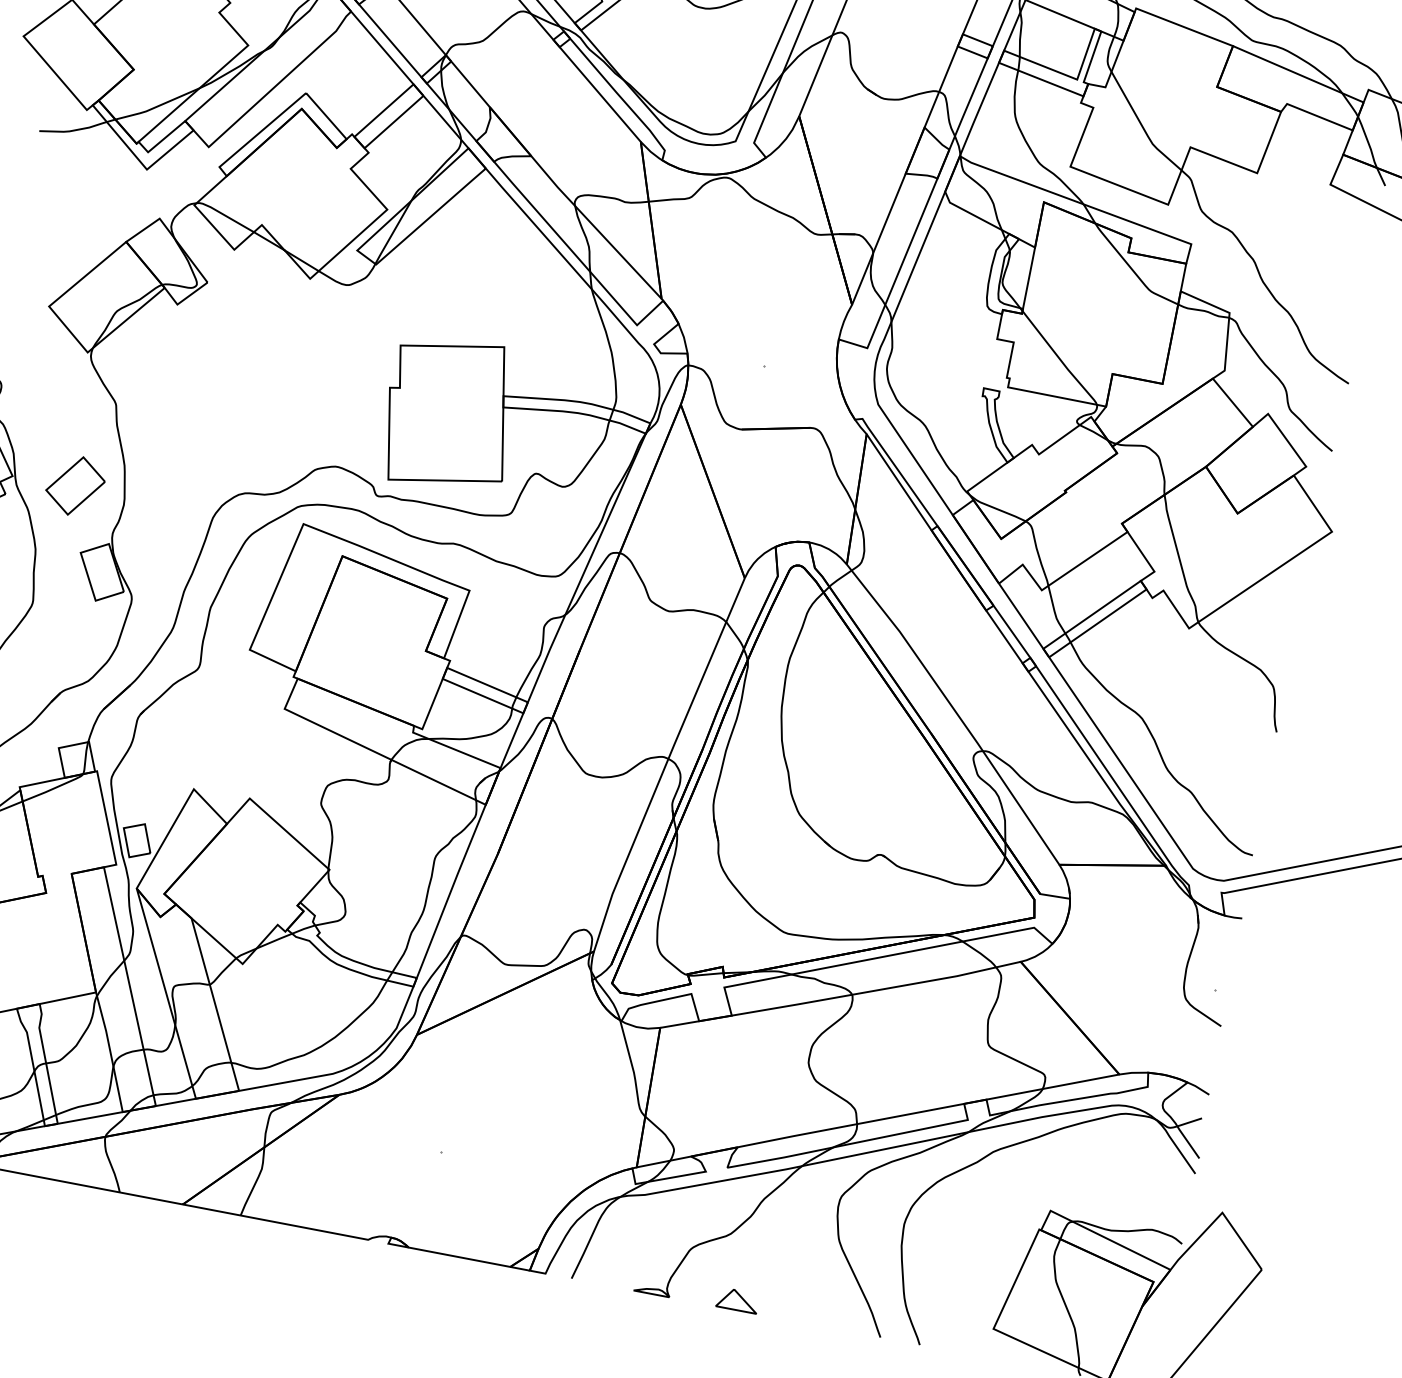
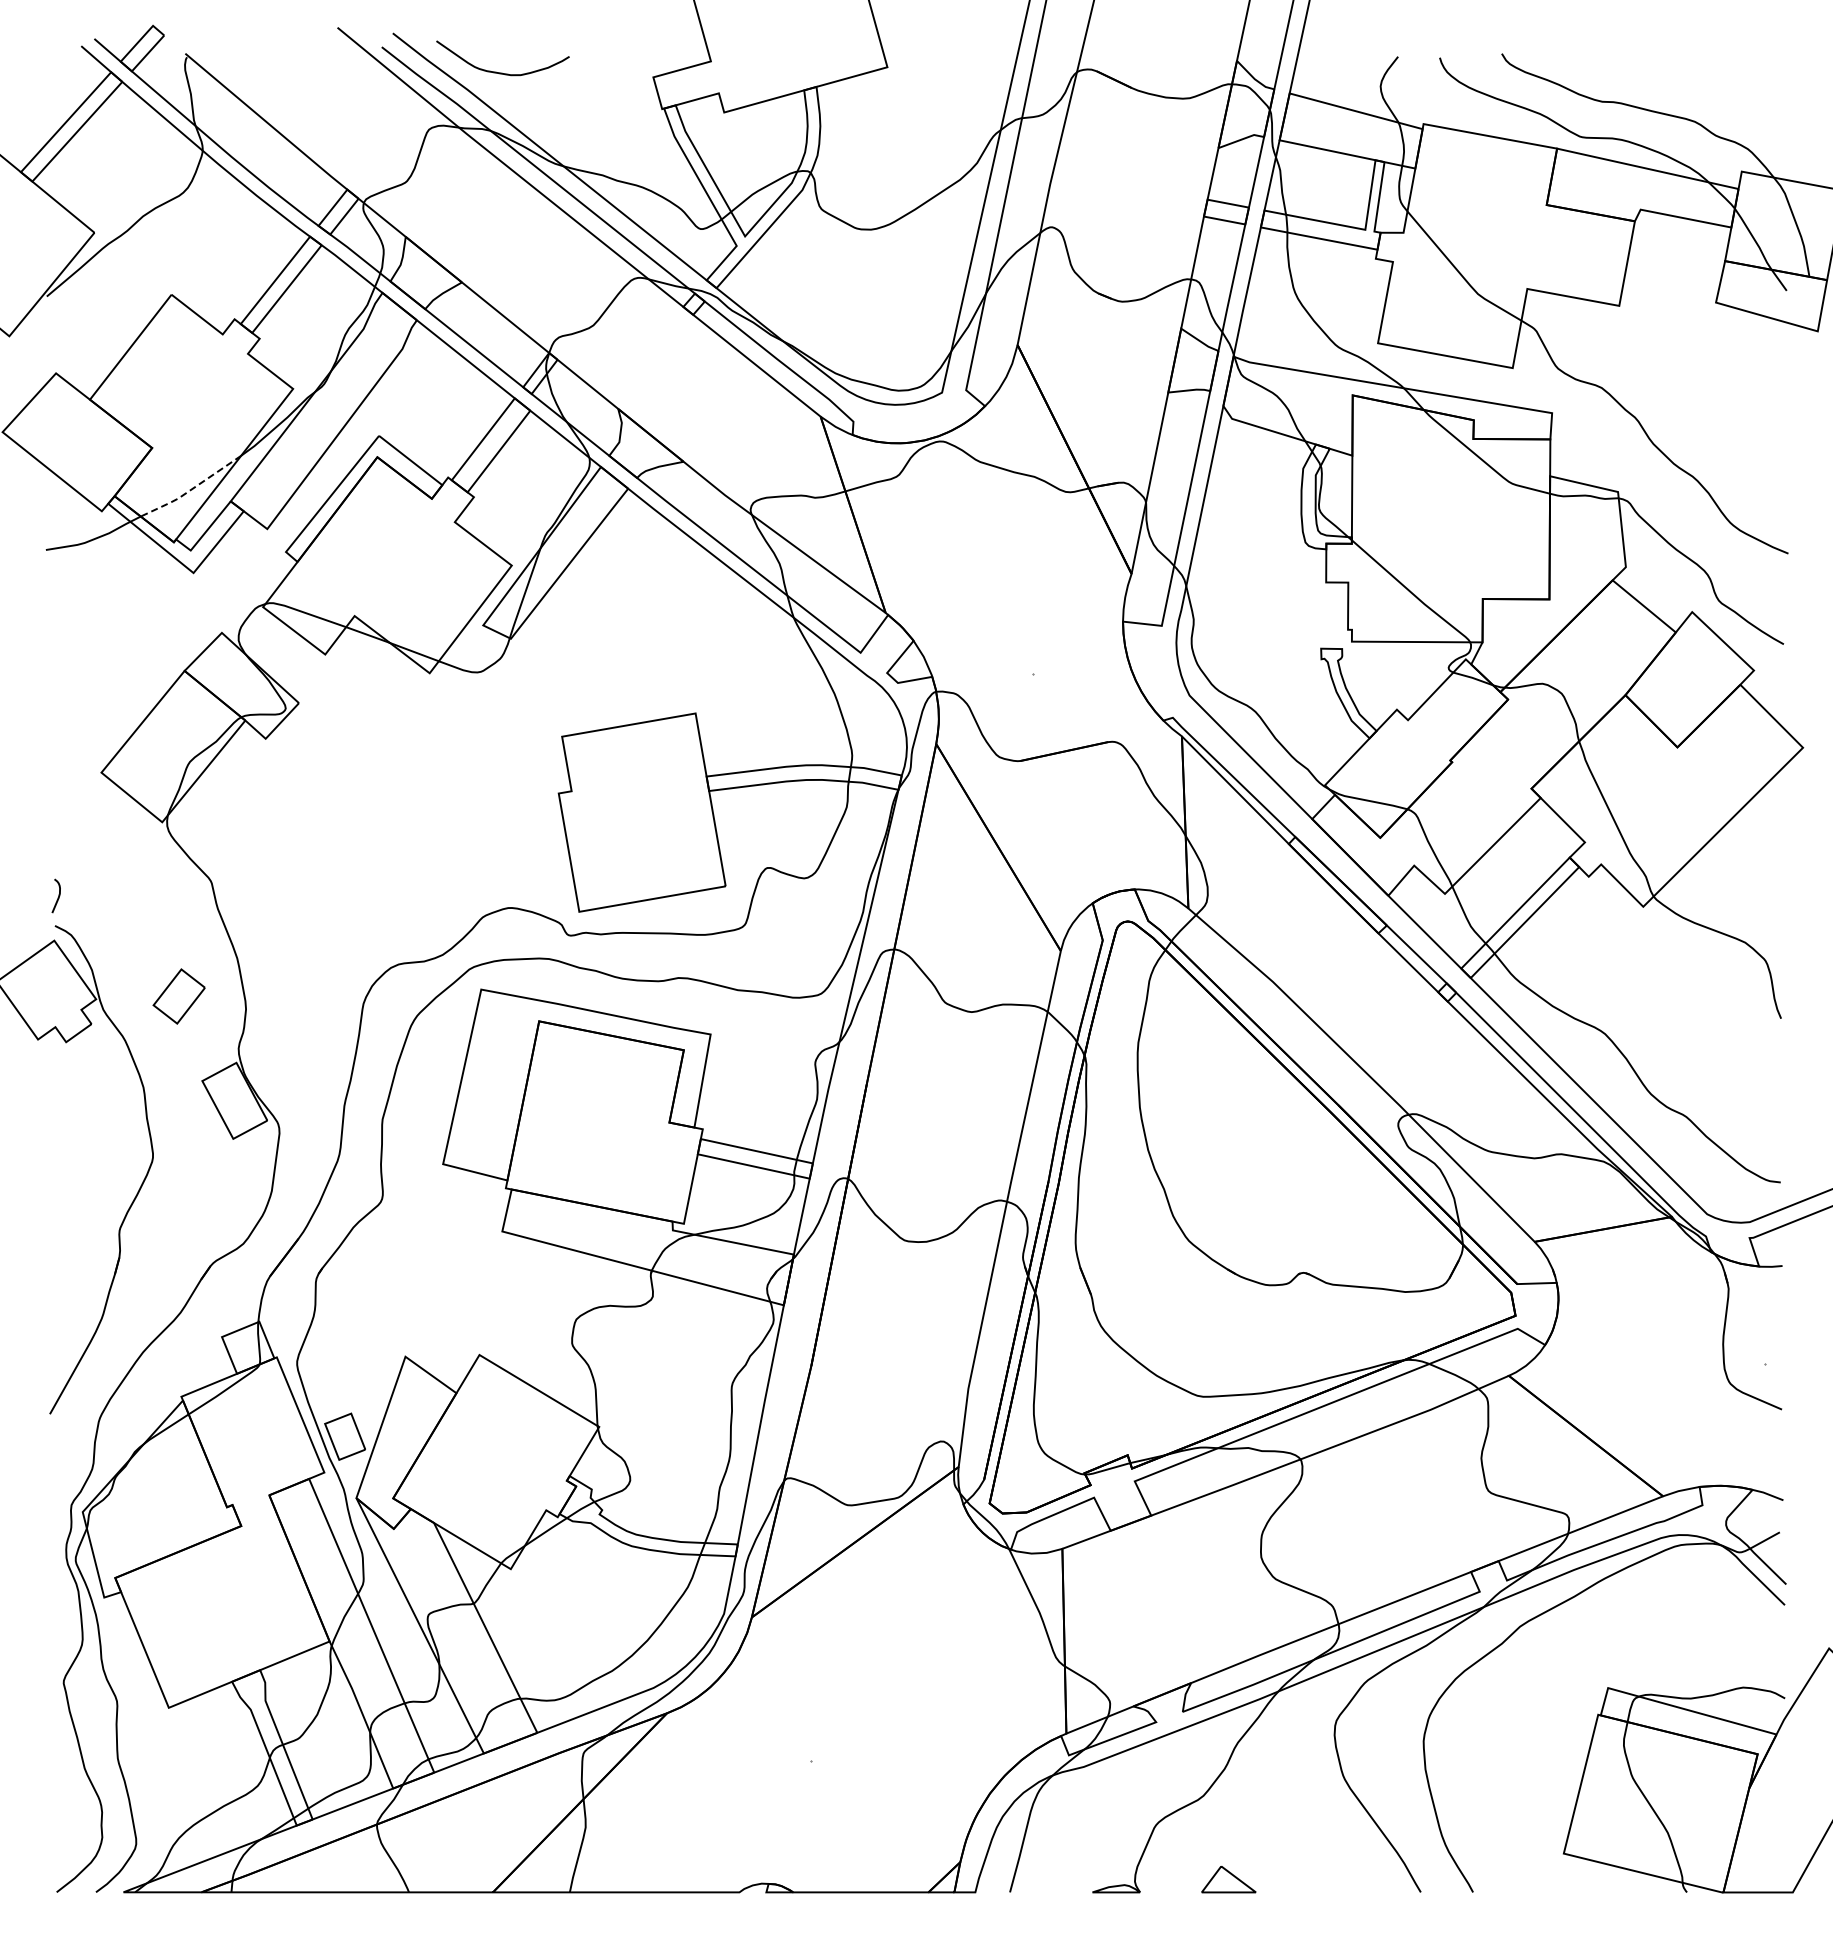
line: (156, 107) -> (190, 490), solid -> dashed
part: (74, 485) -> (178, 996), size x0.7

